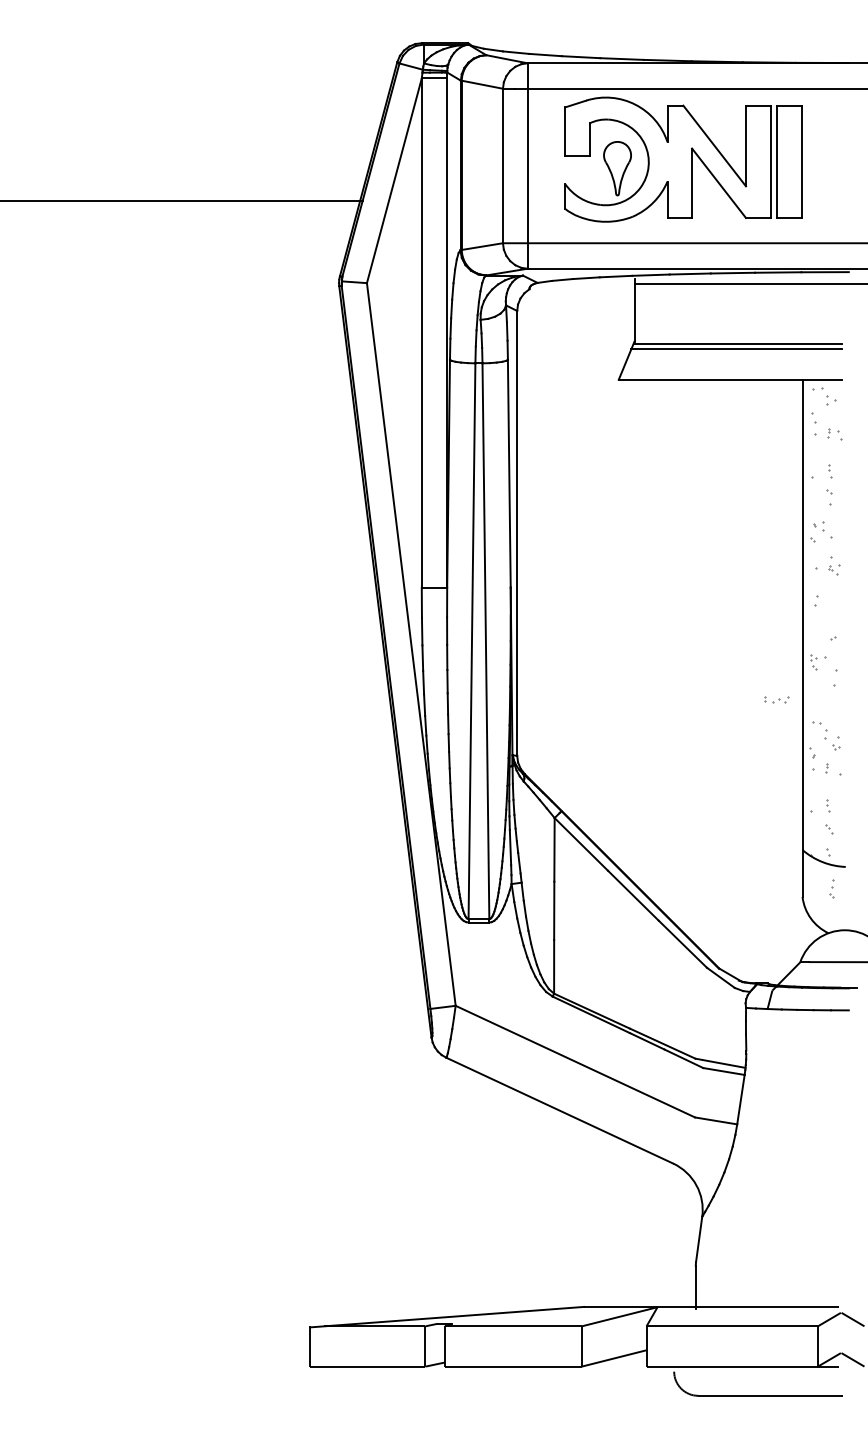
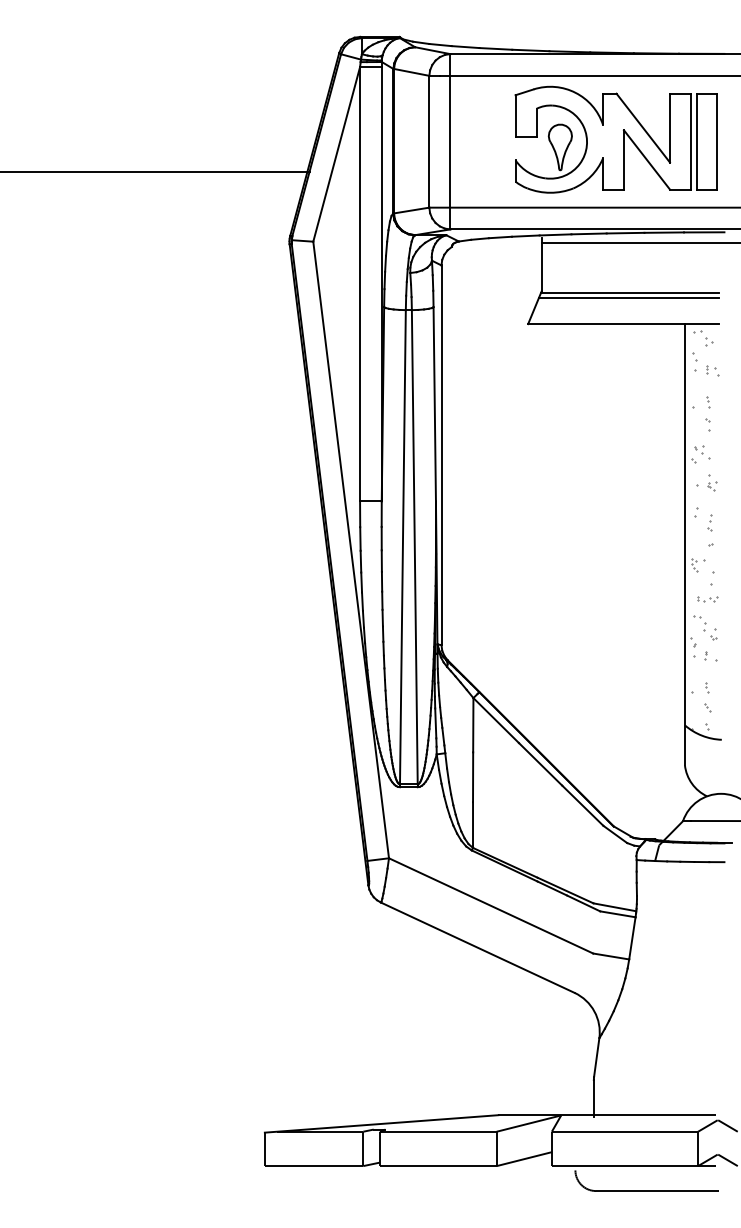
part: (683, 159) -> (616, 139), moved
part: (776, 699) -> (707, 598), moved
part: (831, 888) -> (709, 522), moved

